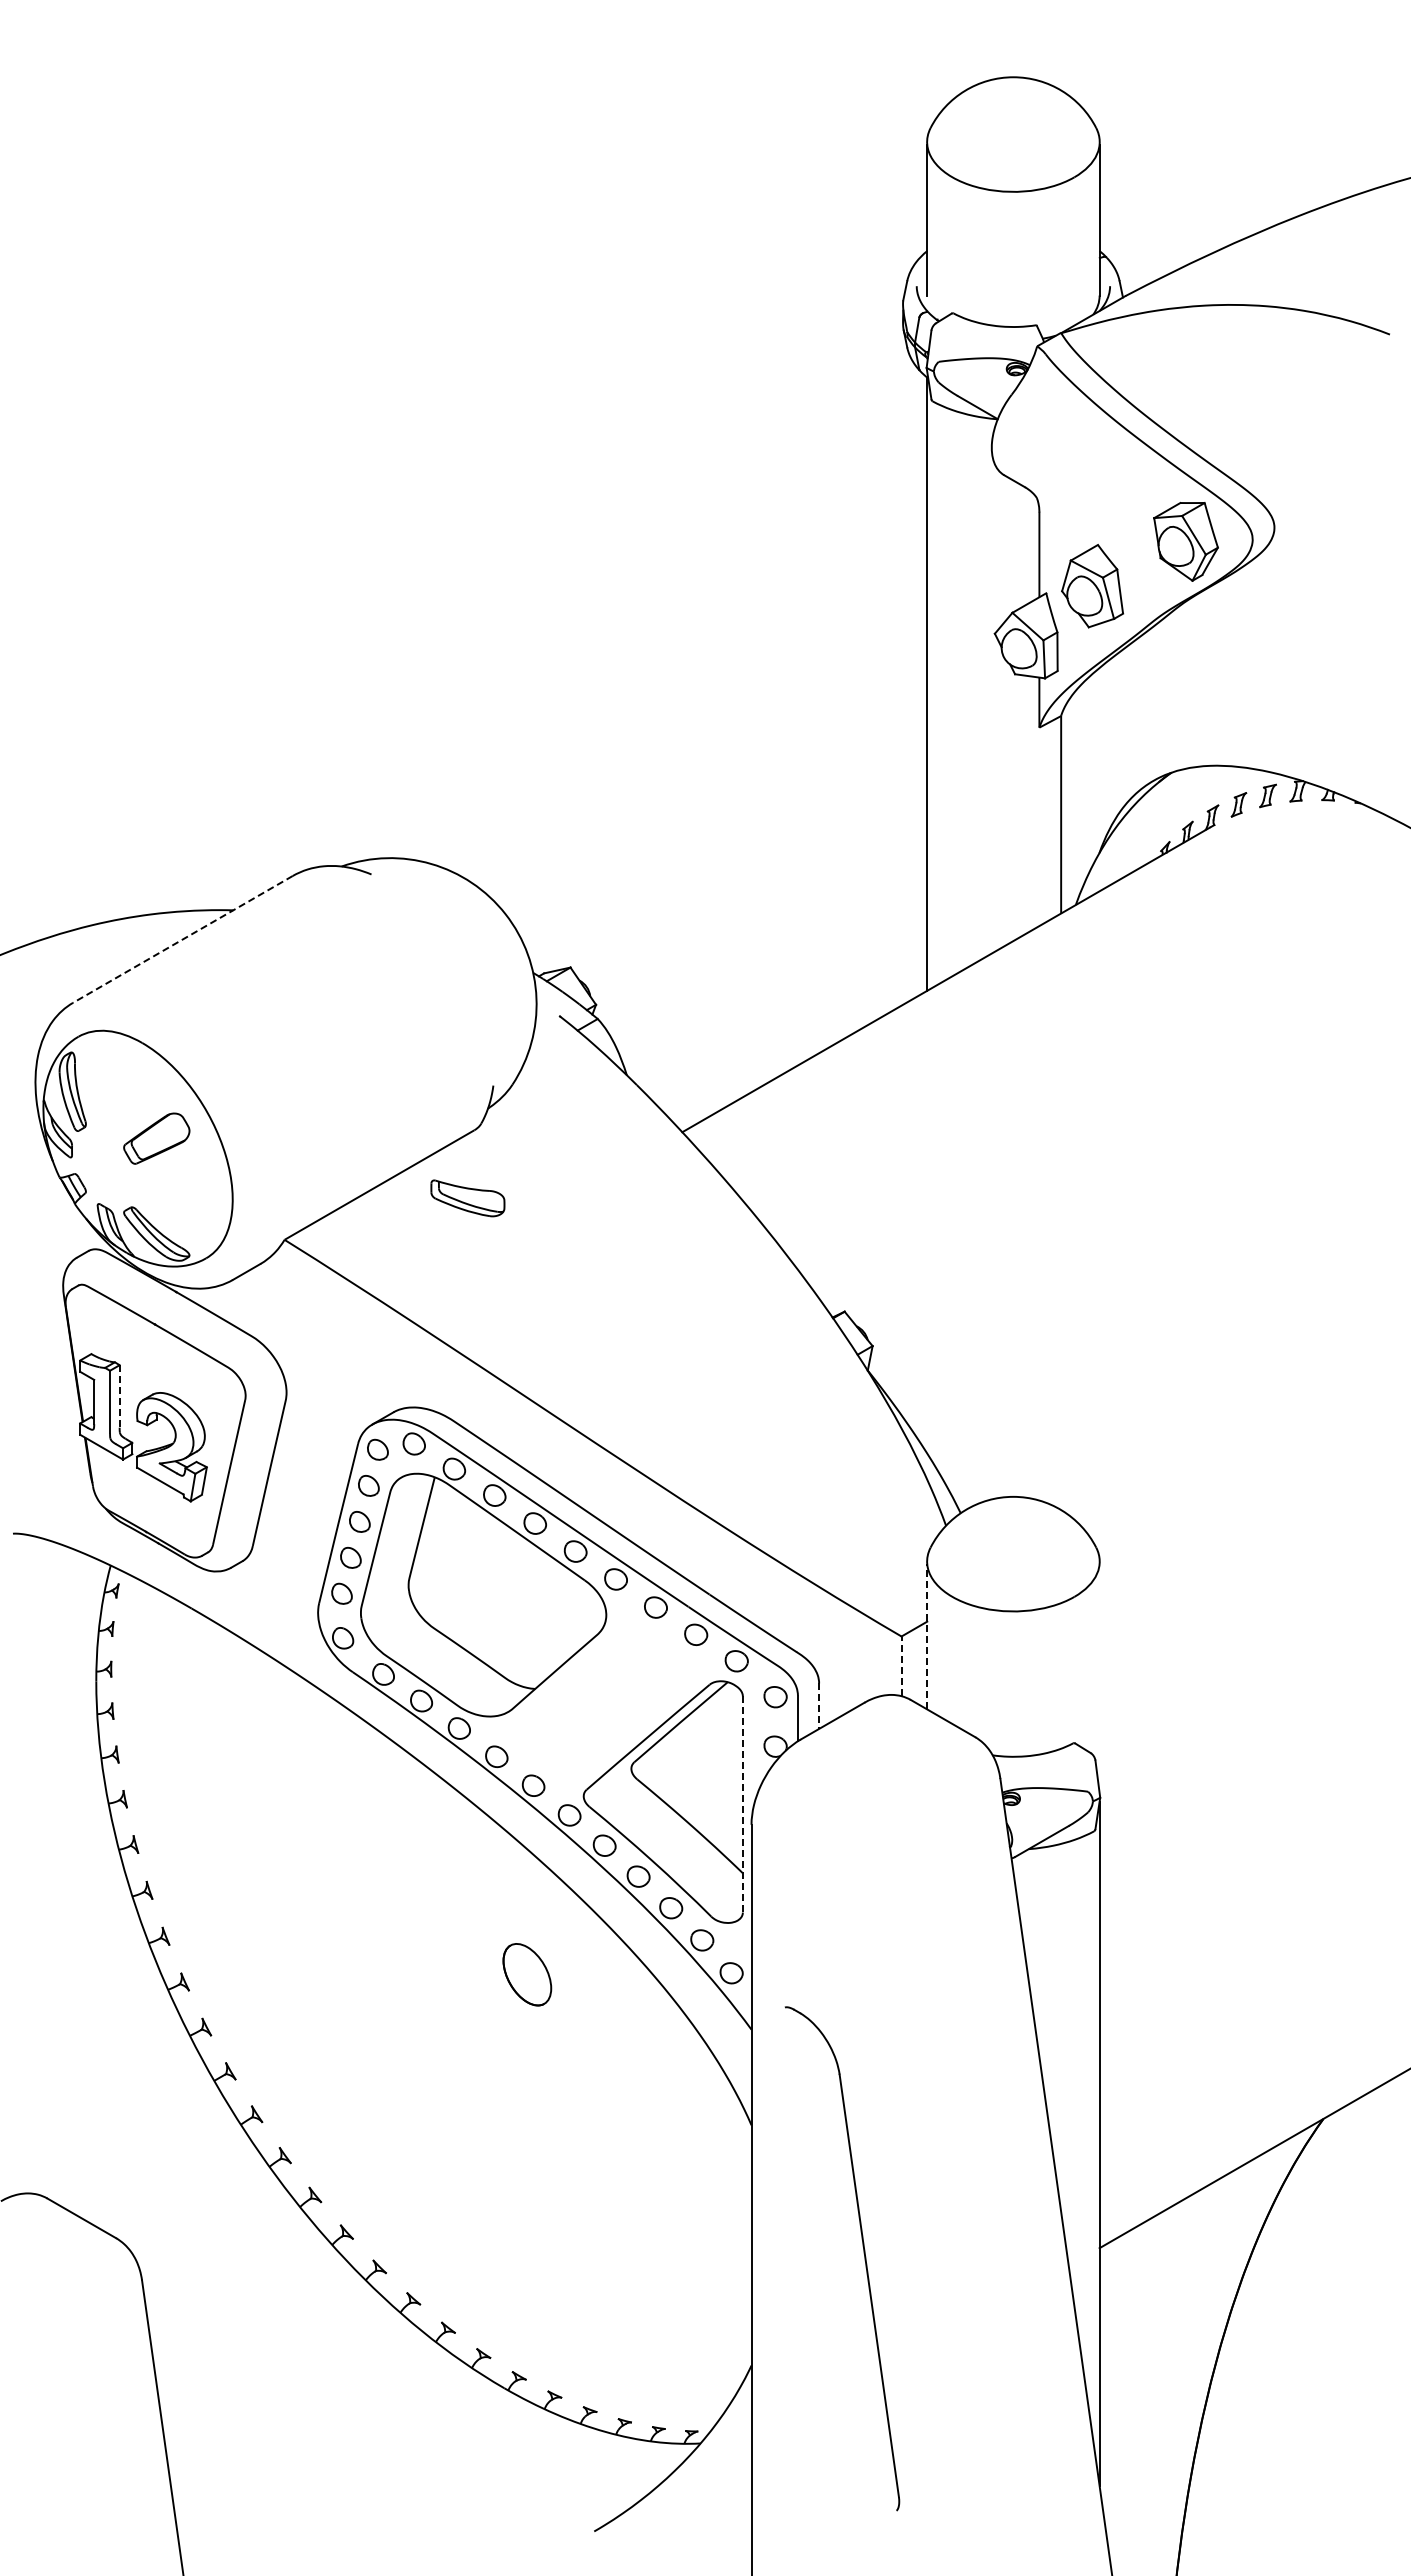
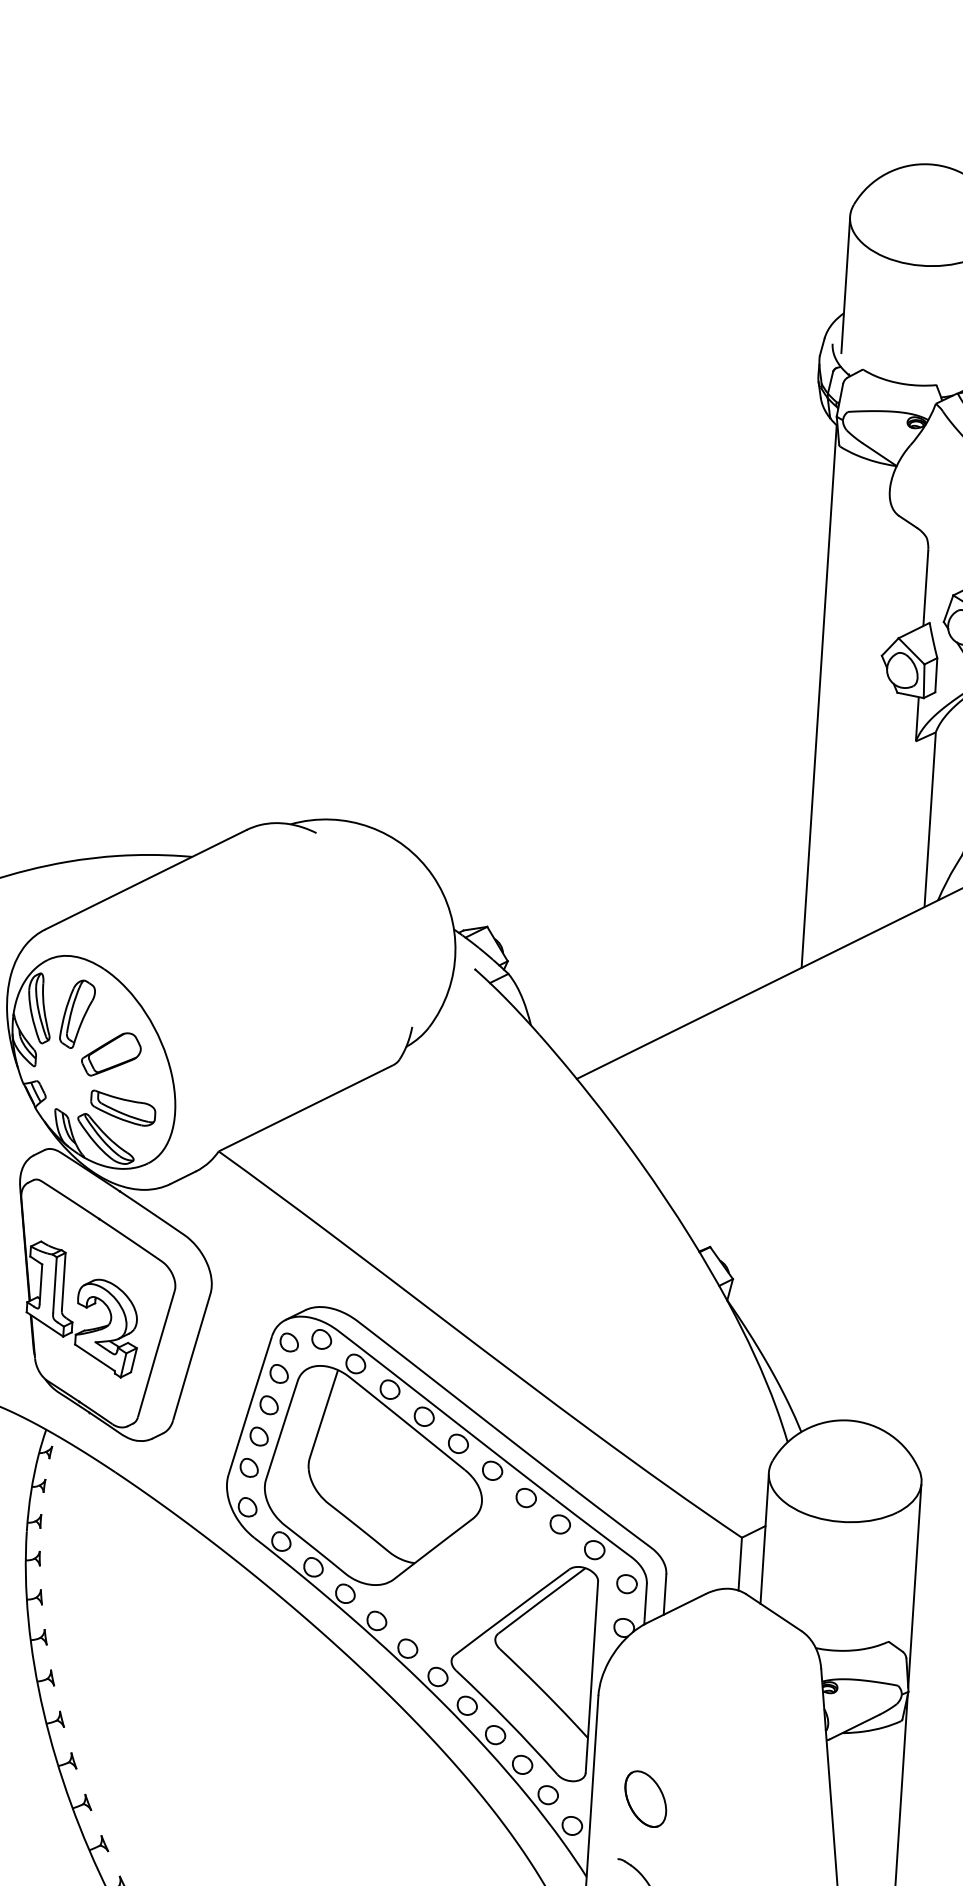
line: (182, 939) -> (145, 879), dashed -> solid
part: (115, 1095) -> (77, 1014), added
part: (467, 1198) -> (122, 1108), moved
line: (119, 1396) -> (63, 1280), dashed -> solid
line: (927, 1636) -> (764, 1539), dashed -> solid
line: (901, 1666) -> (740, 1564), dashed -> solid
line: (1099, 1678) -> (914, 1586), added
line: (819, 1706) -> (665, 1594), dashed -> solid
line: (742, 1804) -> (591, 1677), dashed -> solid
part: (527, 1974) -> (645, 1798), moved

